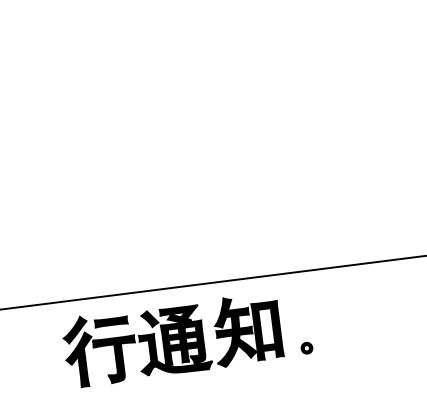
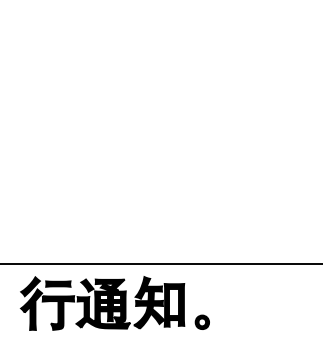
part: (305, 347) -> (201, 321), size x1.67

